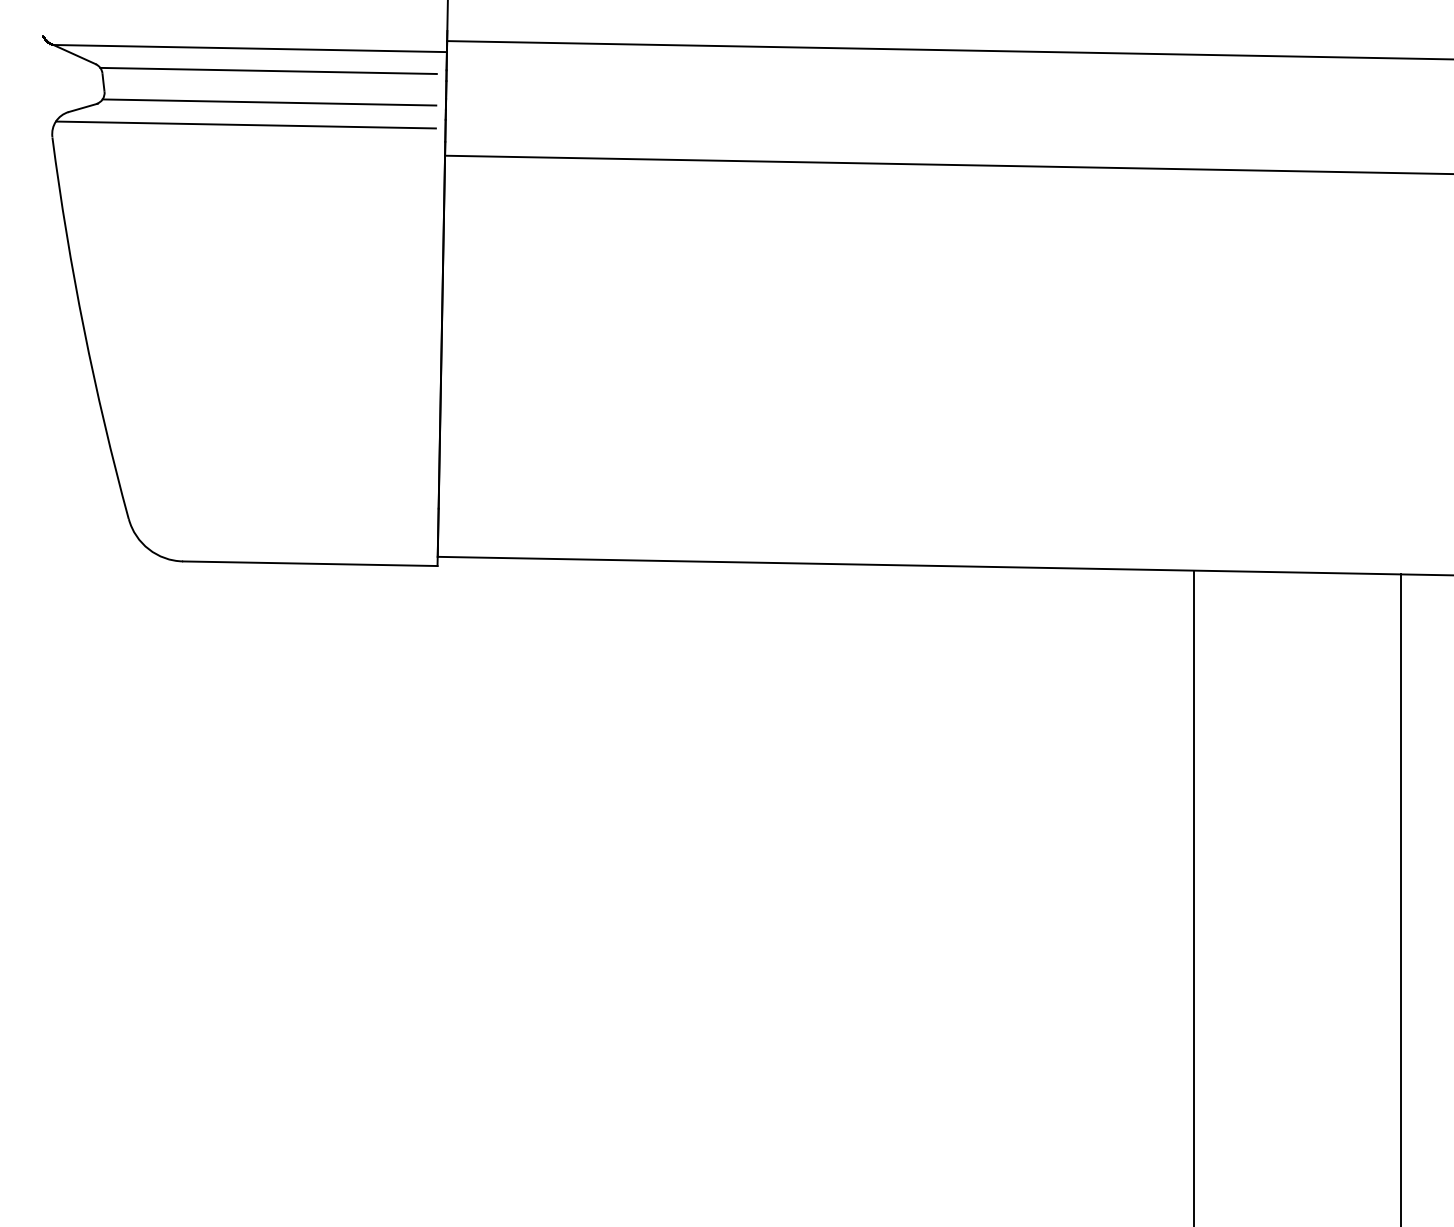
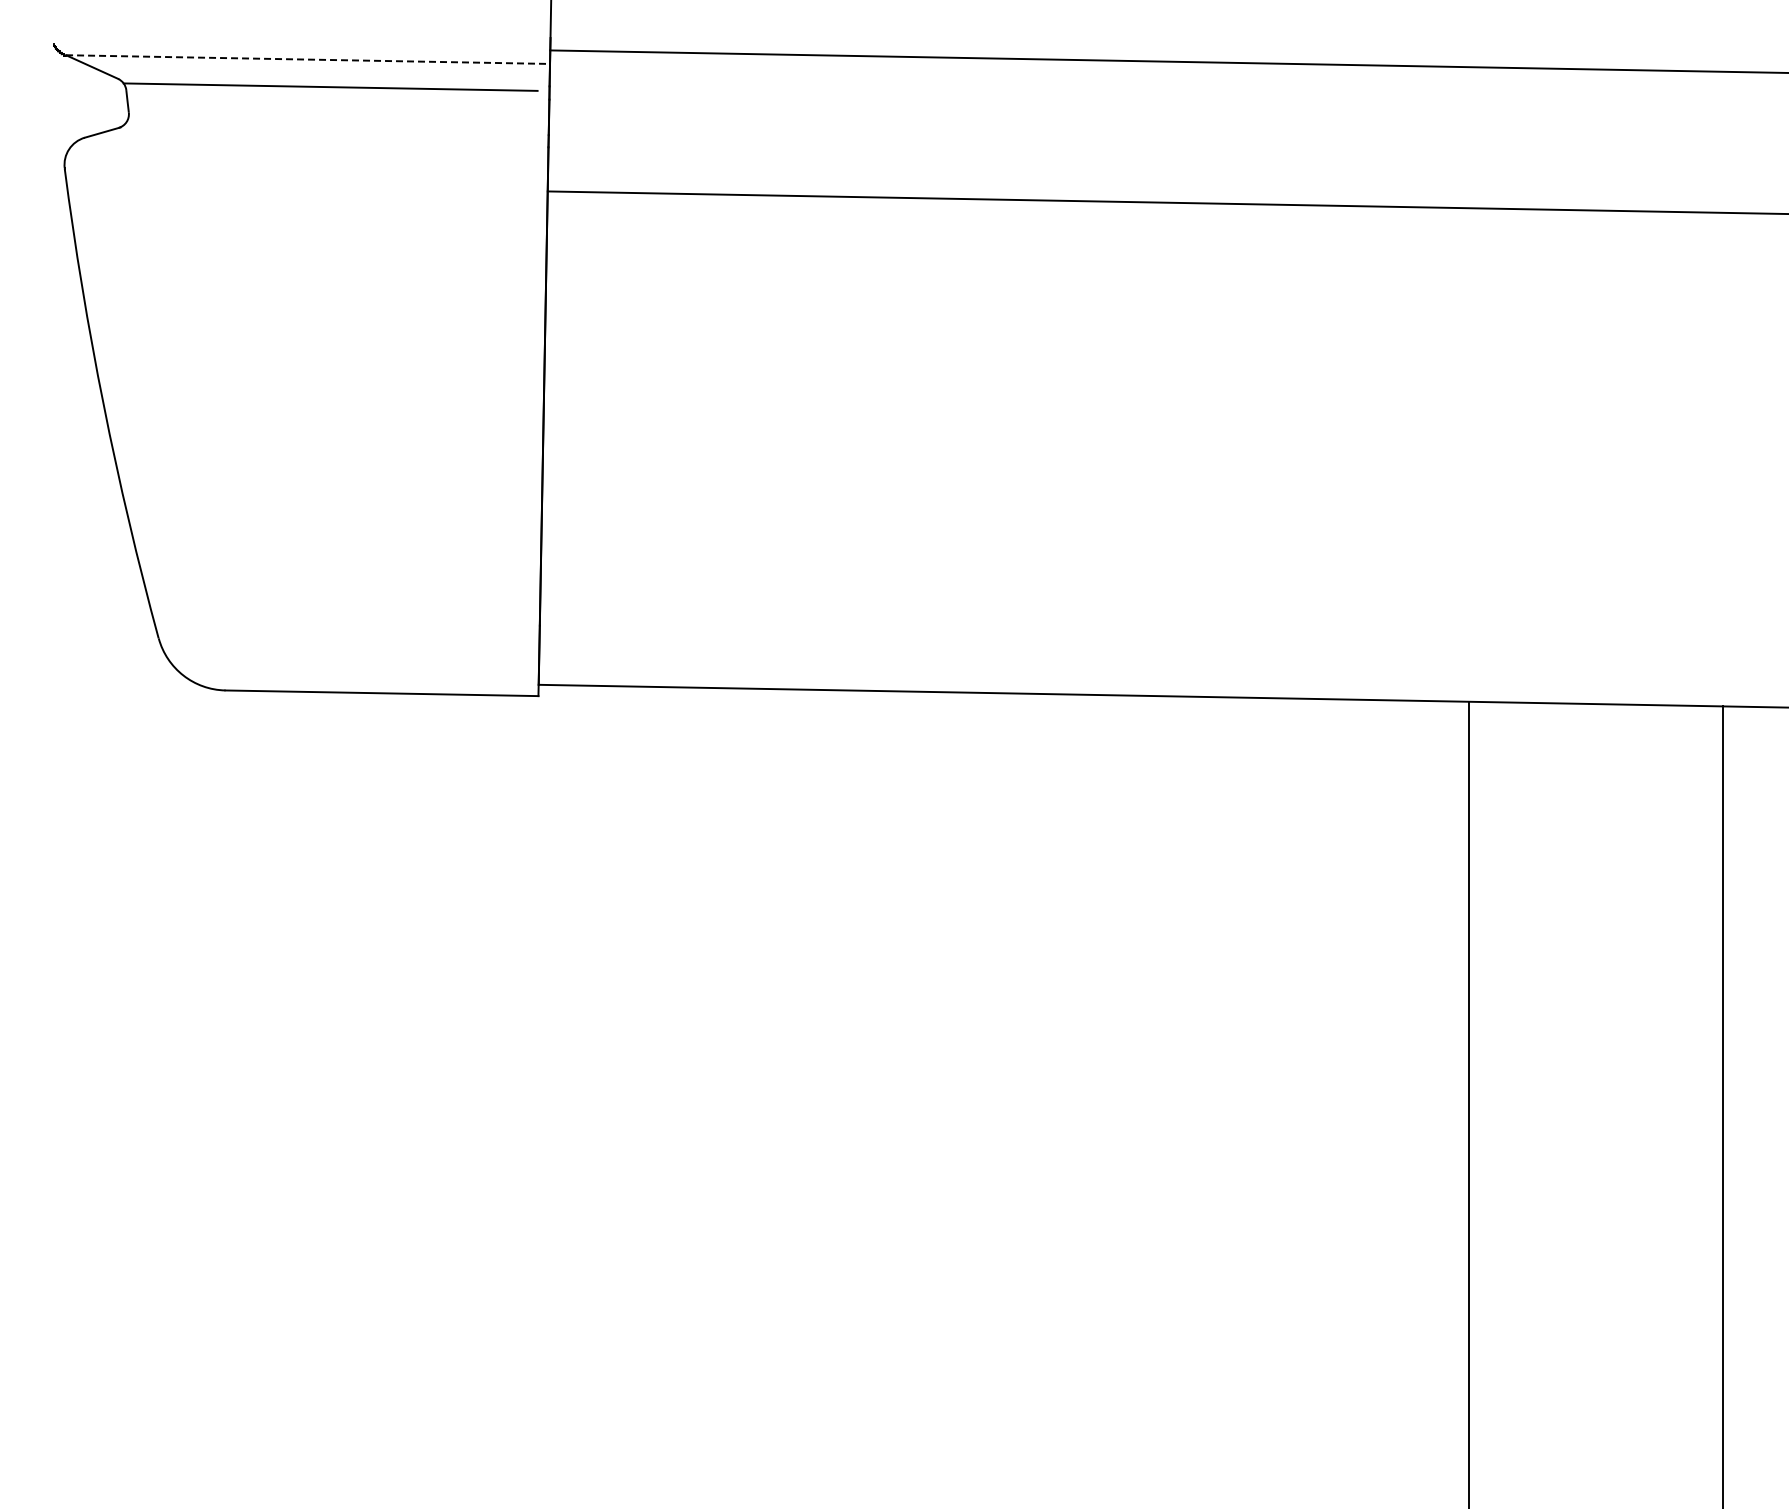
line: (250, 48) -> (308, 59), solid -> dashed
line: (269, 102) -> (331, 125), removed
line: (245, 124) -> (302, 153), removed

